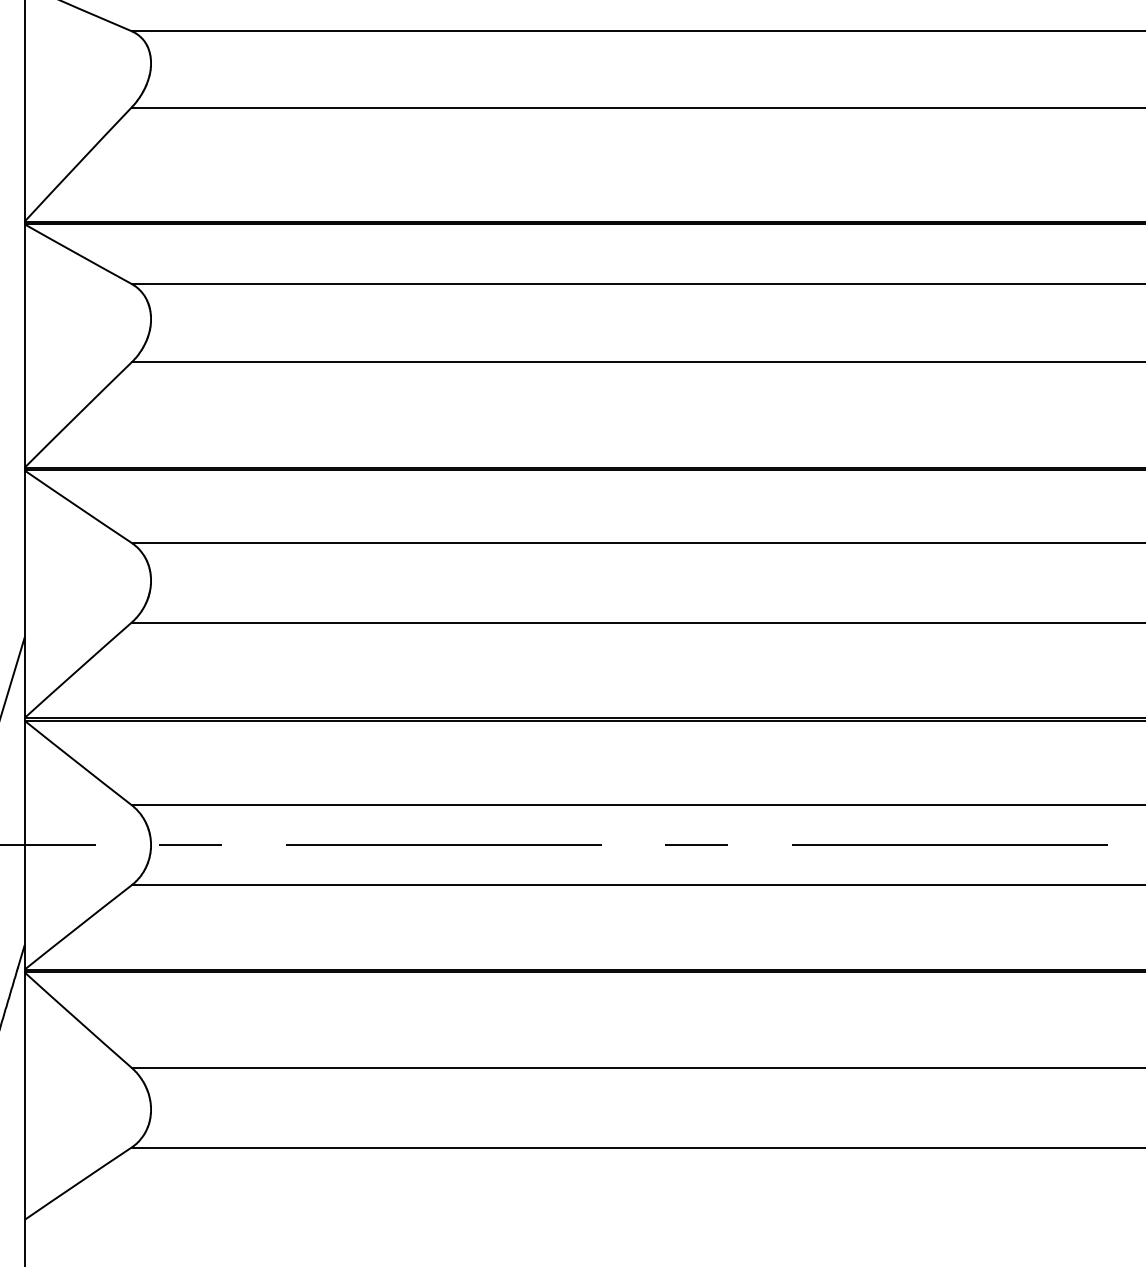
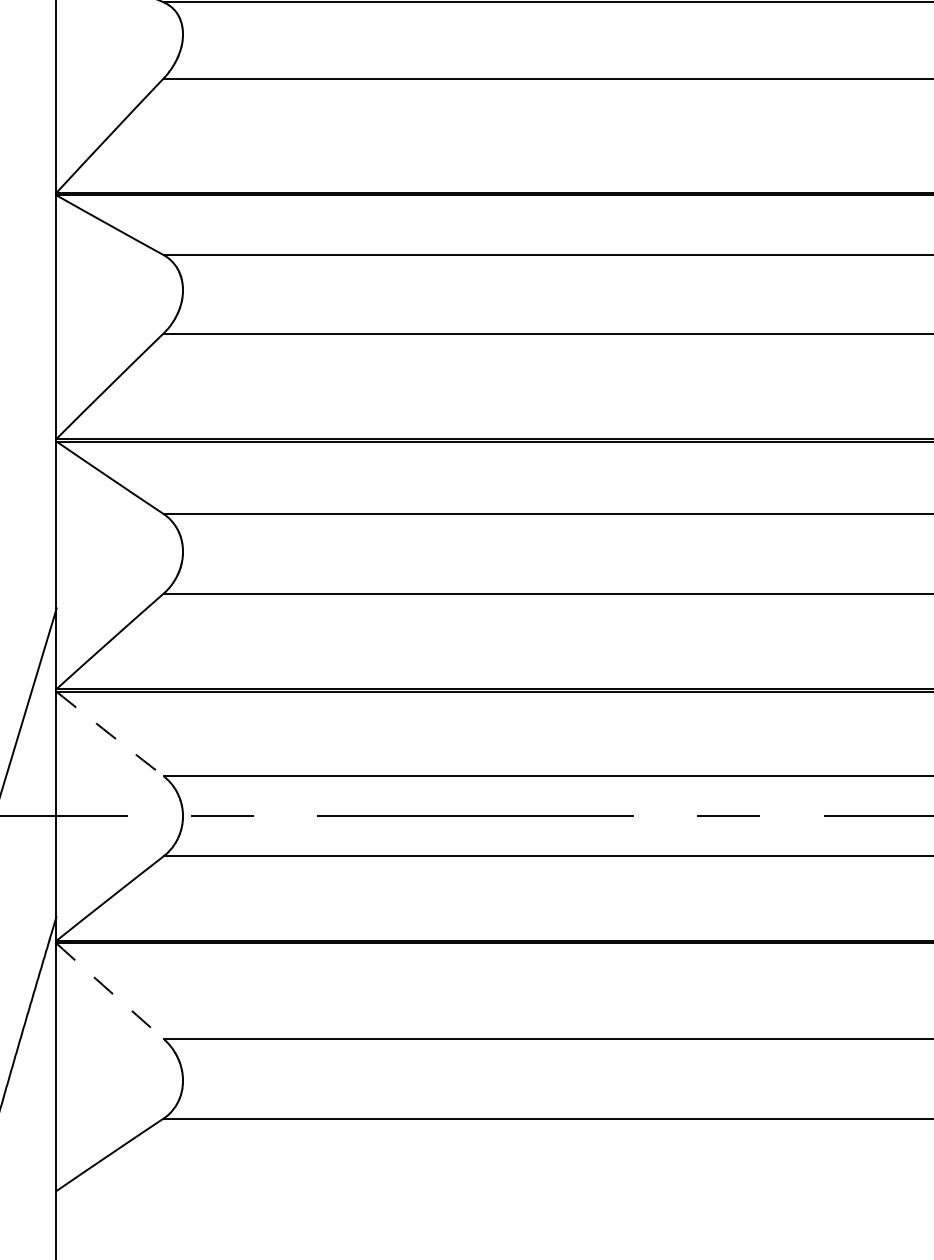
arc: (77, 763) -> (109, 734), solid -> dashed
arc: (77, 1020) -> (109, 991), solid -> dashed

